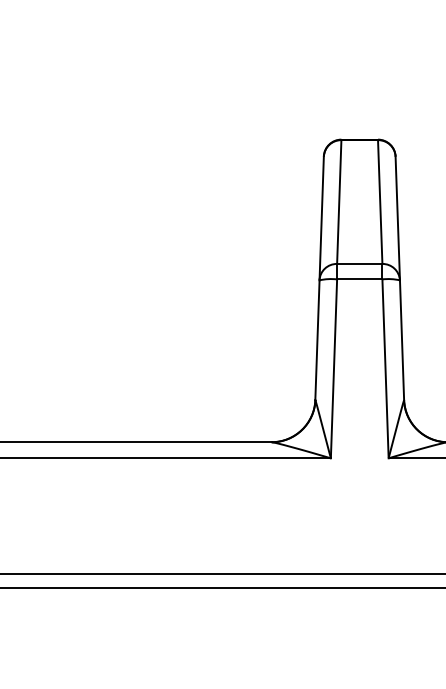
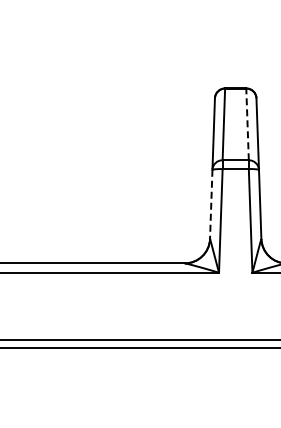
line: (380, 202) -> (247, 124), solid -> dashed
line: (317, 340) -> (211, 204), solid -> dashed

